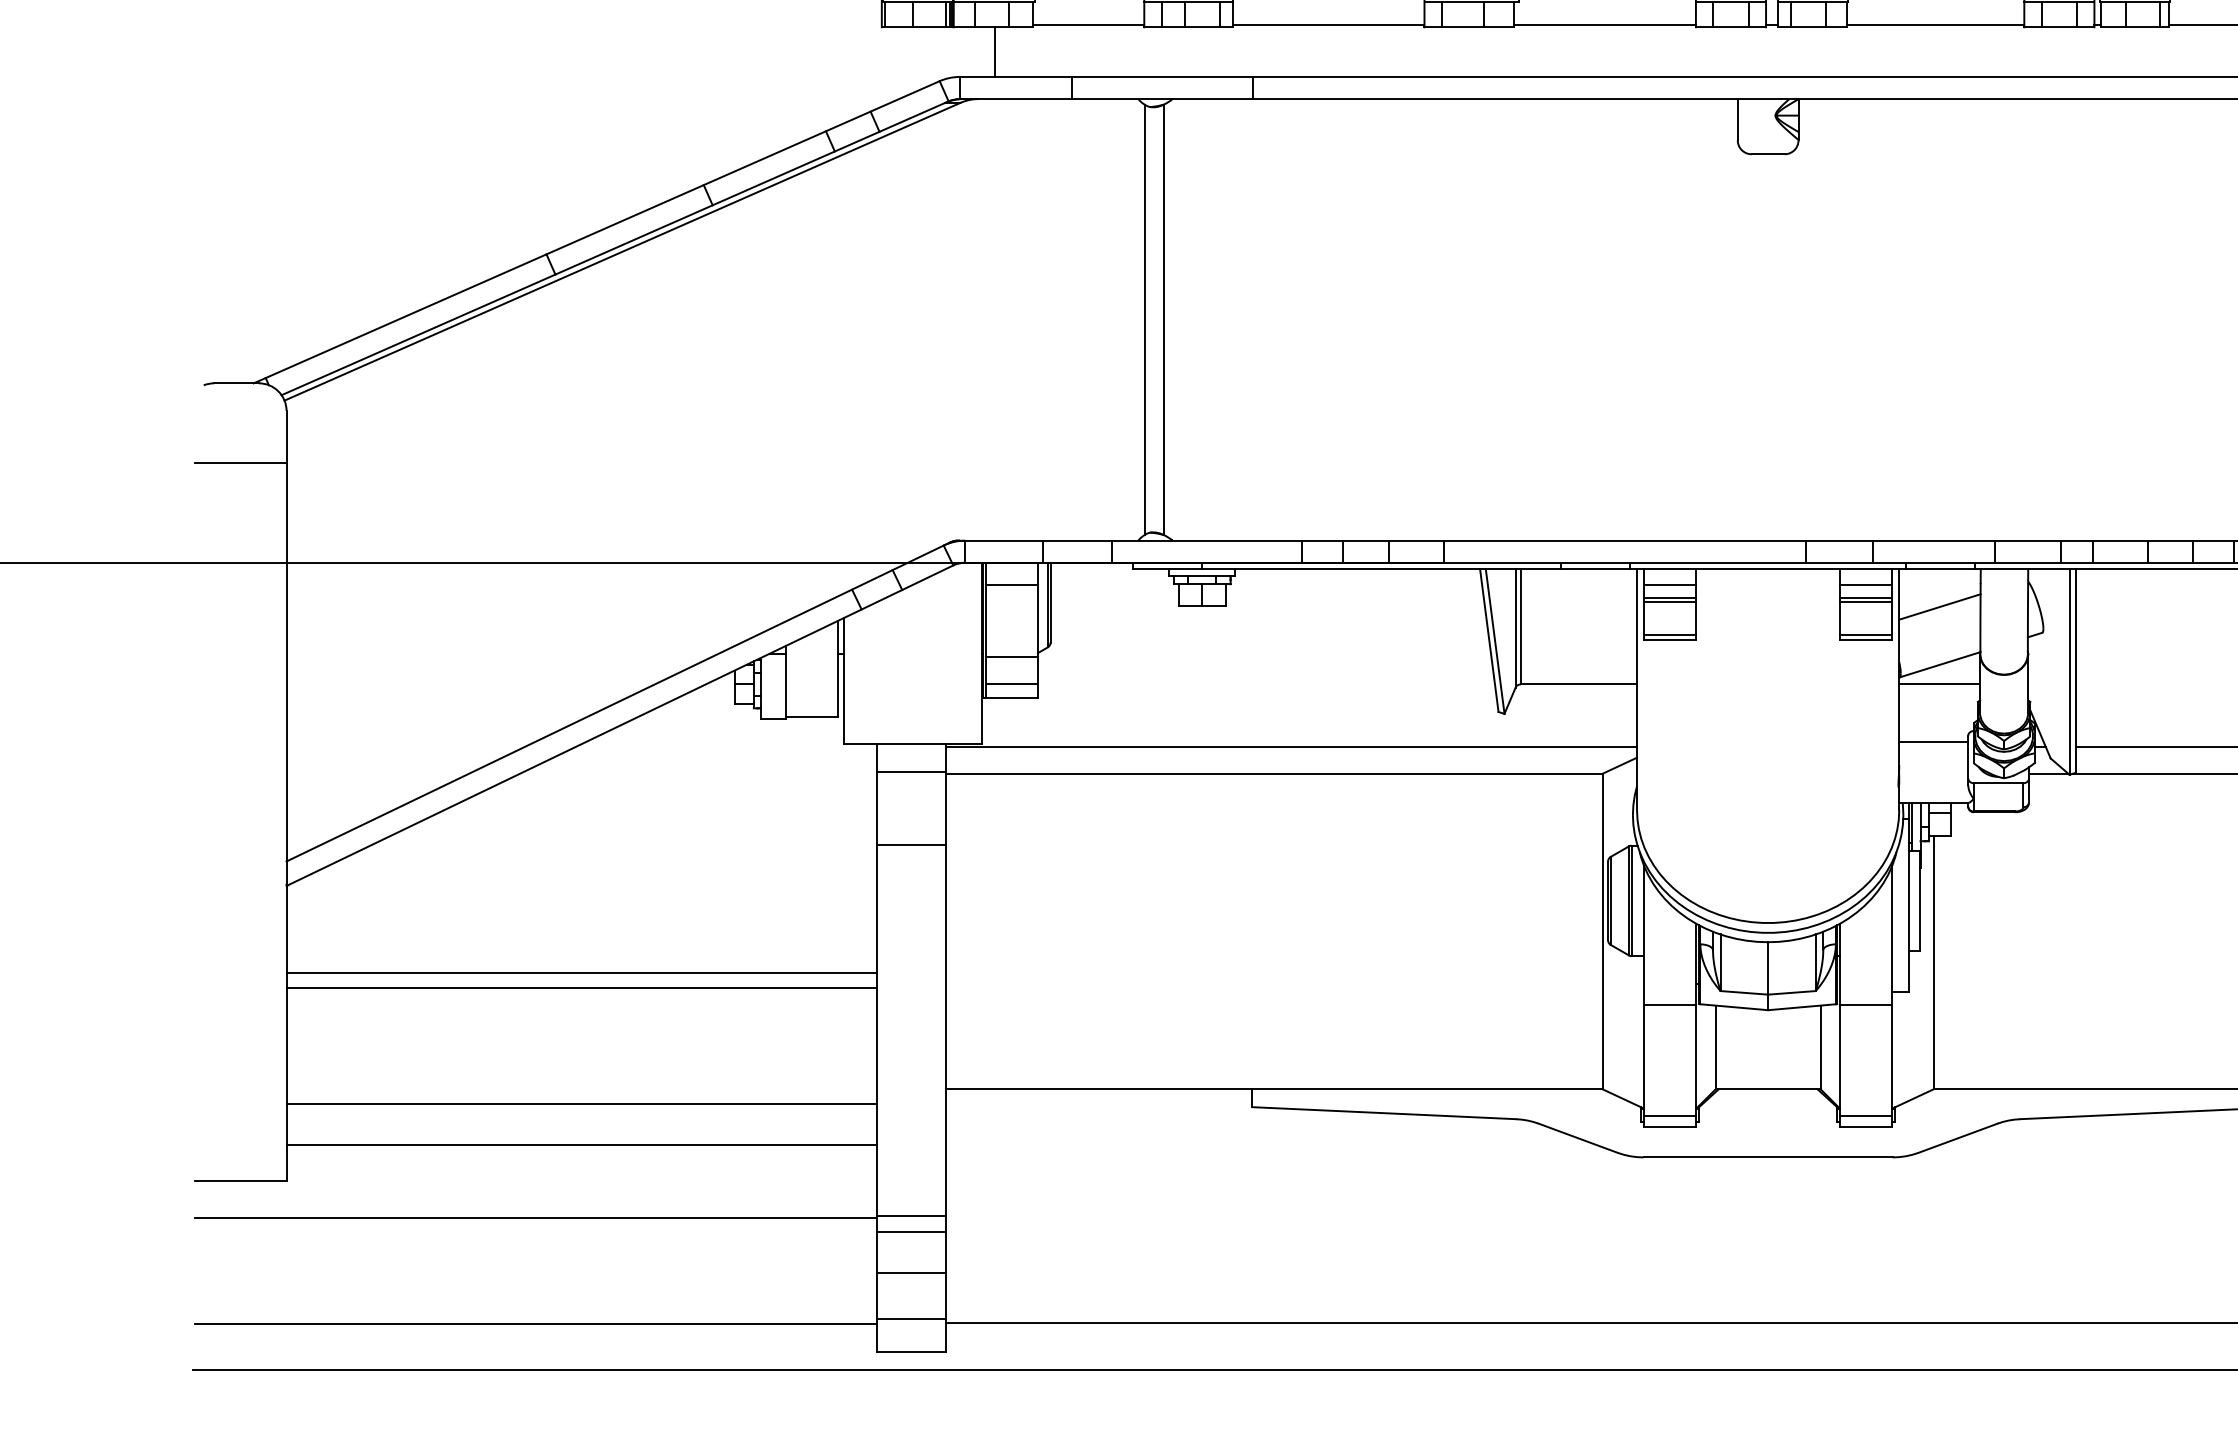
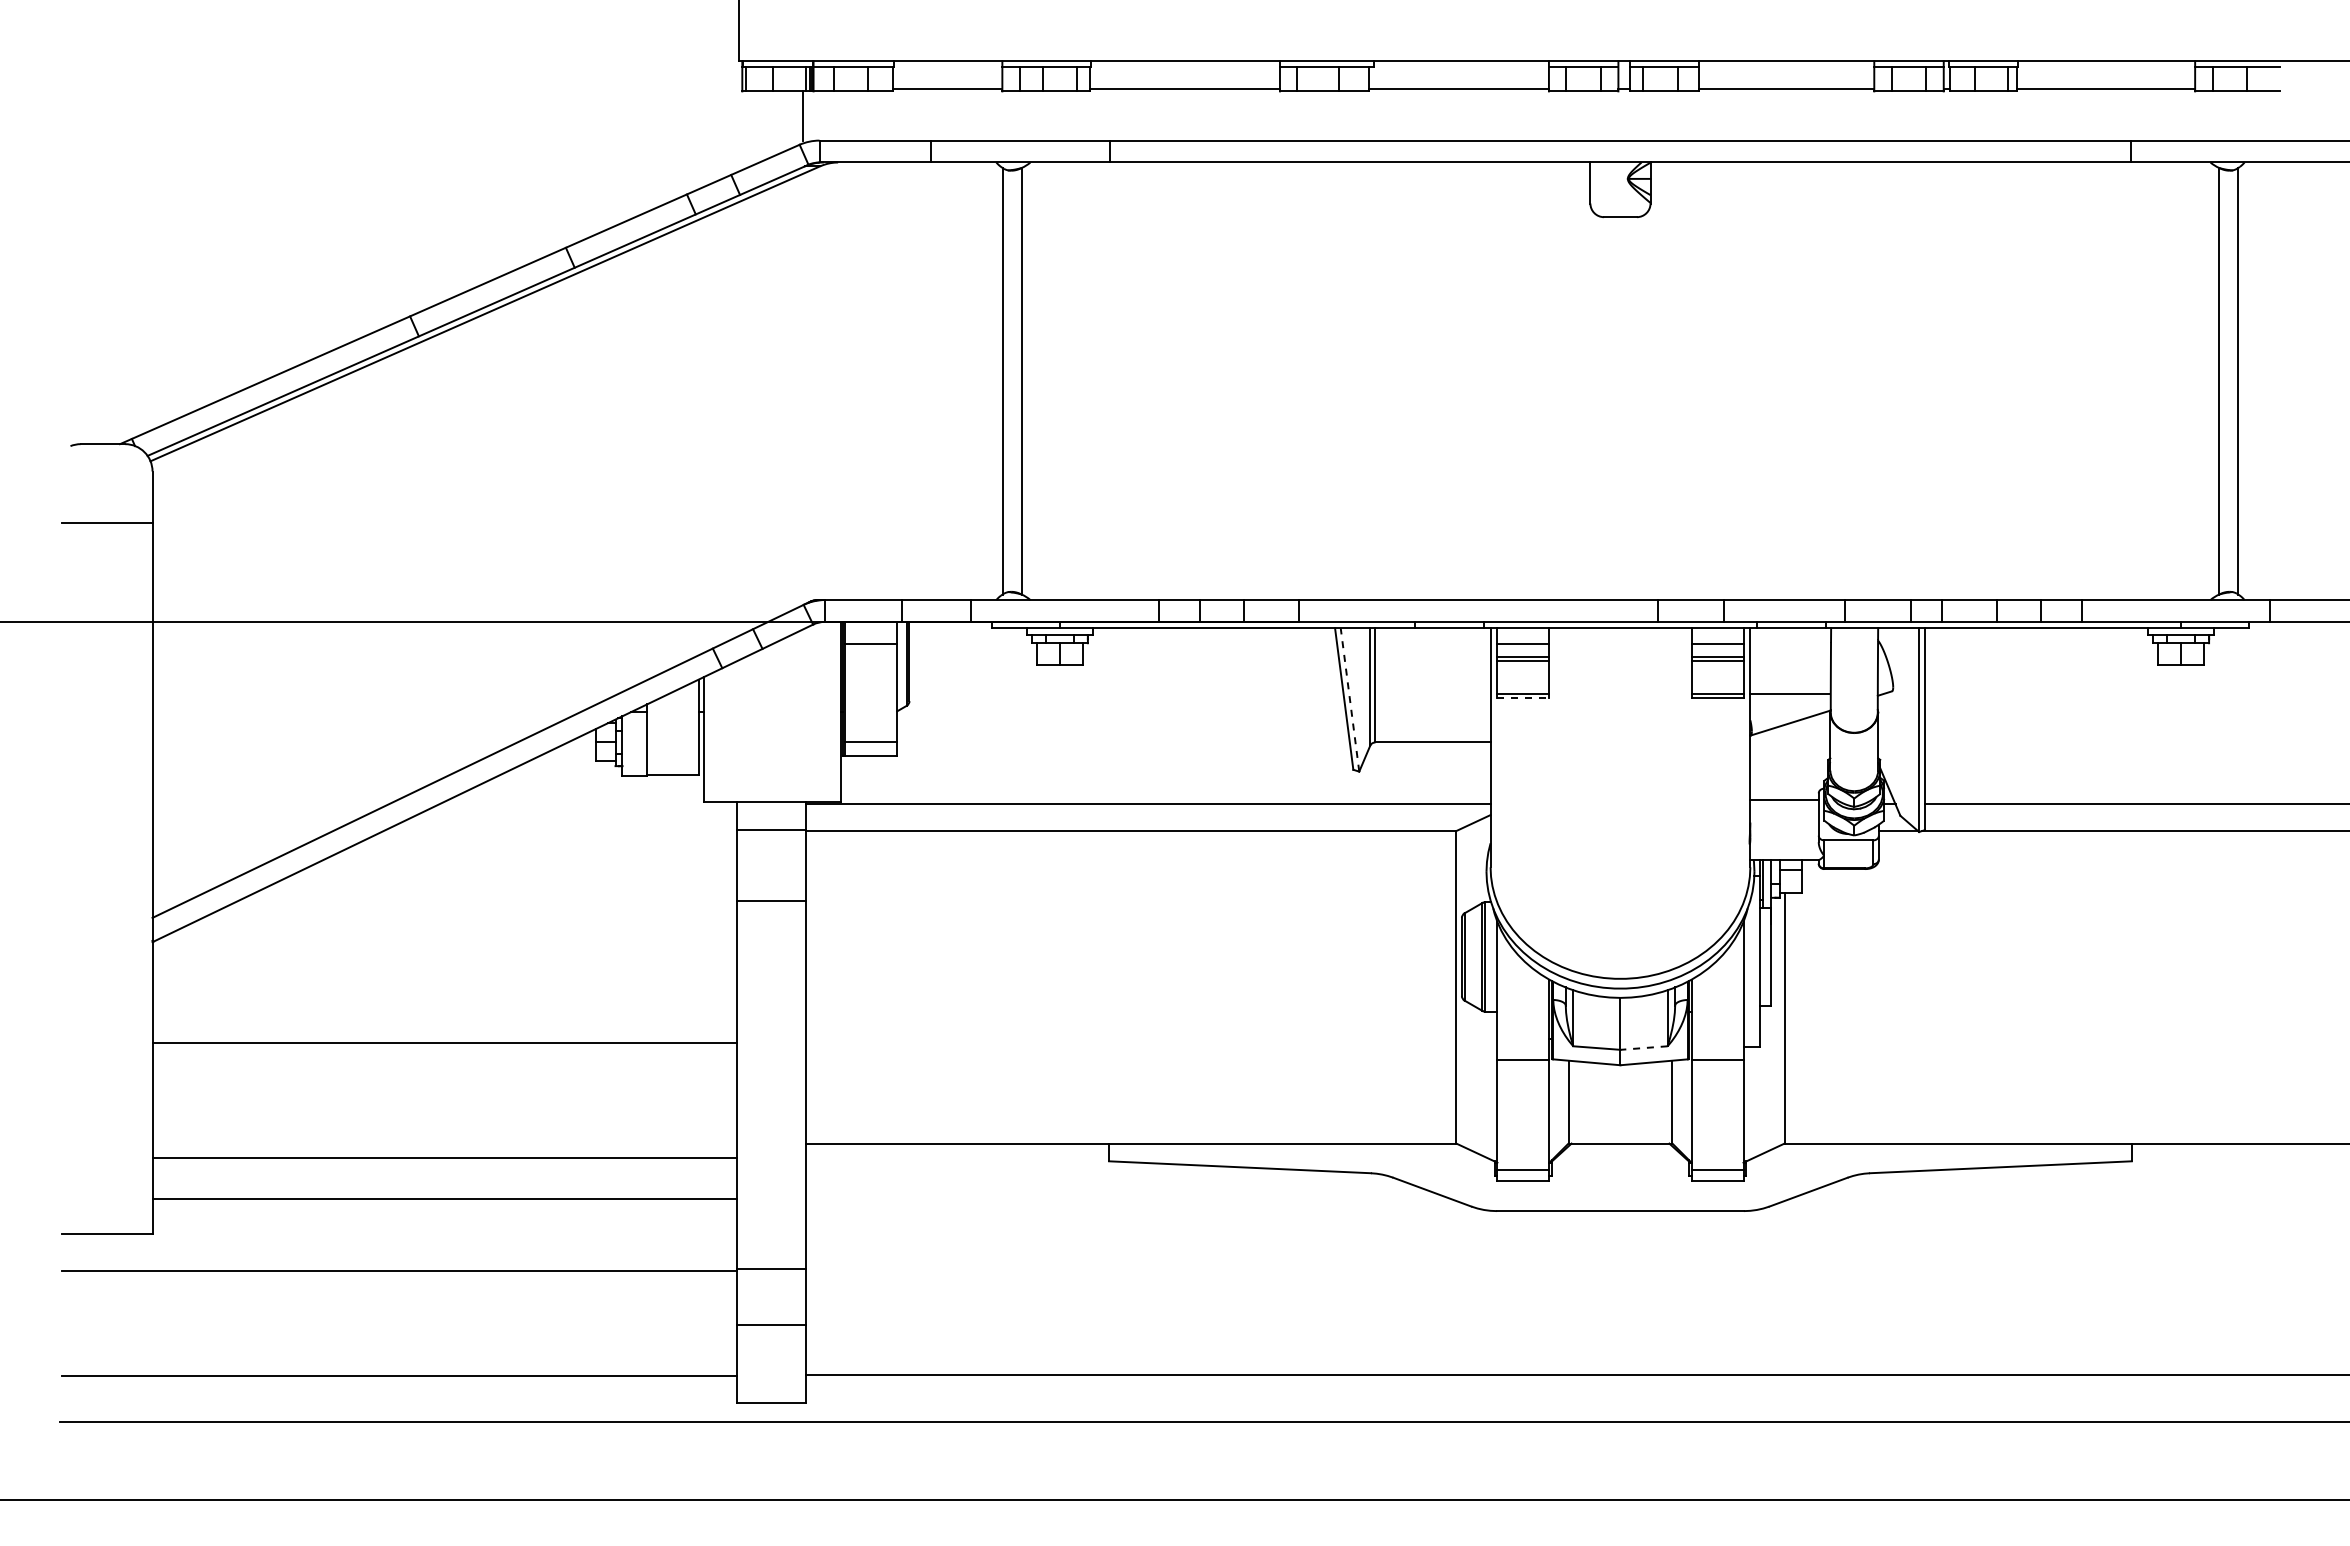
line: (995, 51) -> (802, 115), moved
line: (1939, 606) -> (1790, 665), removed
line: (1670, 640) -> (1523, 698), solid -> dashed
line: (1494, 641) -> (1349, 699), solid -> dashed
line: (1012, 656) -> (871, 714), removed
line: (1939, 684) -> (1790, 694), moved
line: (581, 972) -> (444, 1027), removed
line: (1792, 993) -> (1644, 1048), solid -> dashed
line: (911, 1232) -> (771, 1285), removed
line: (911, 1318) -> (771, 1370), removed

